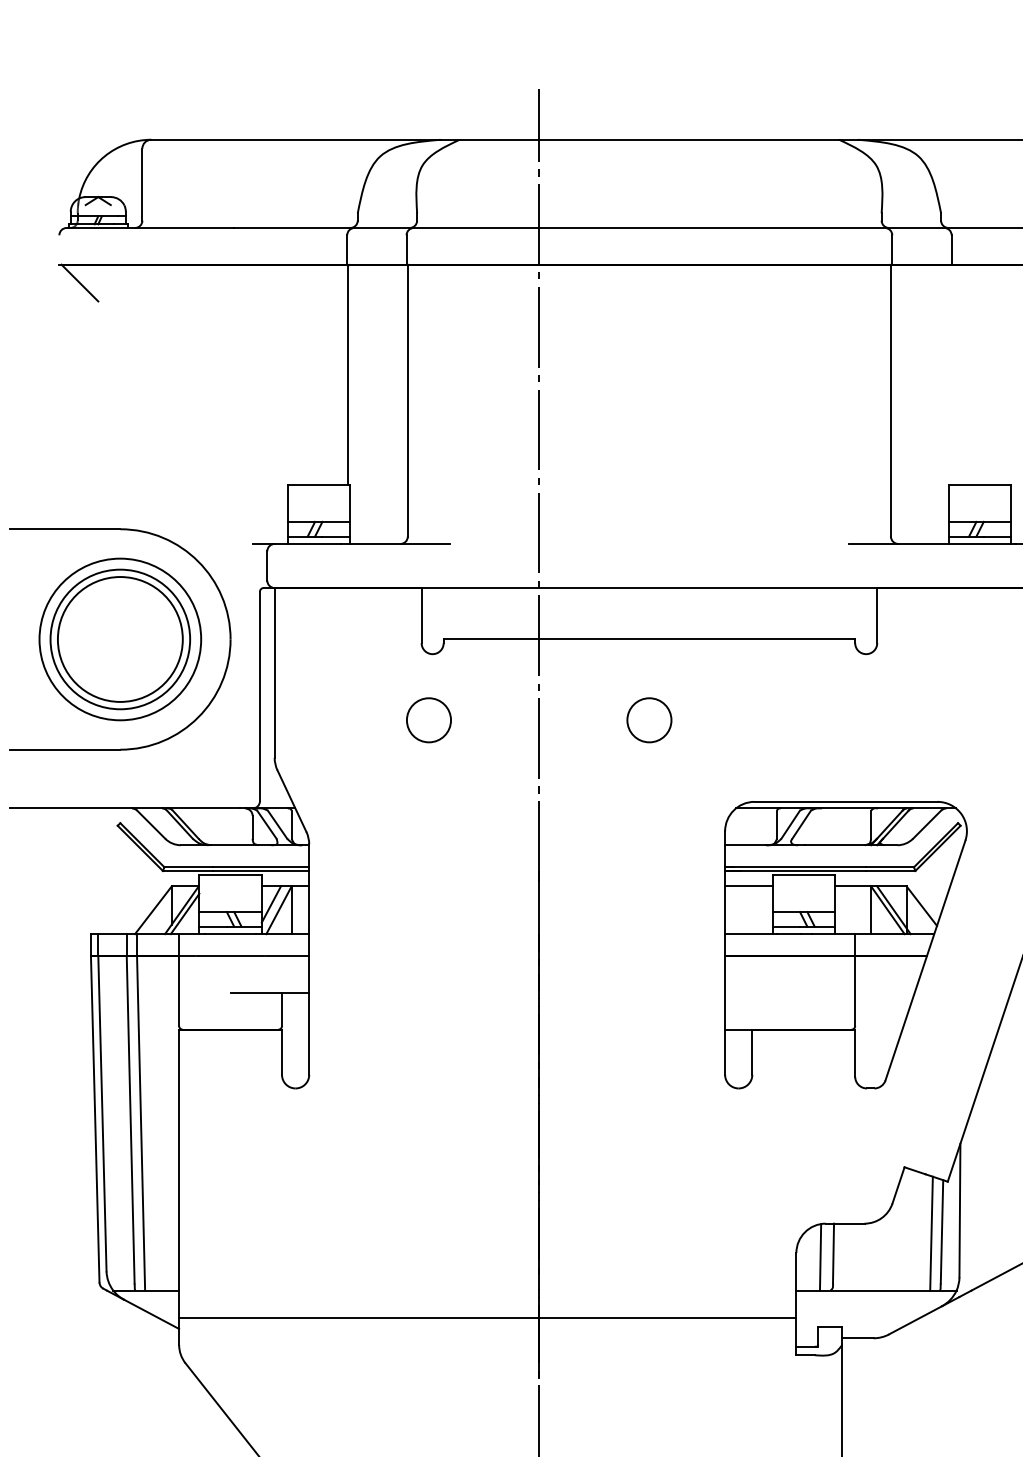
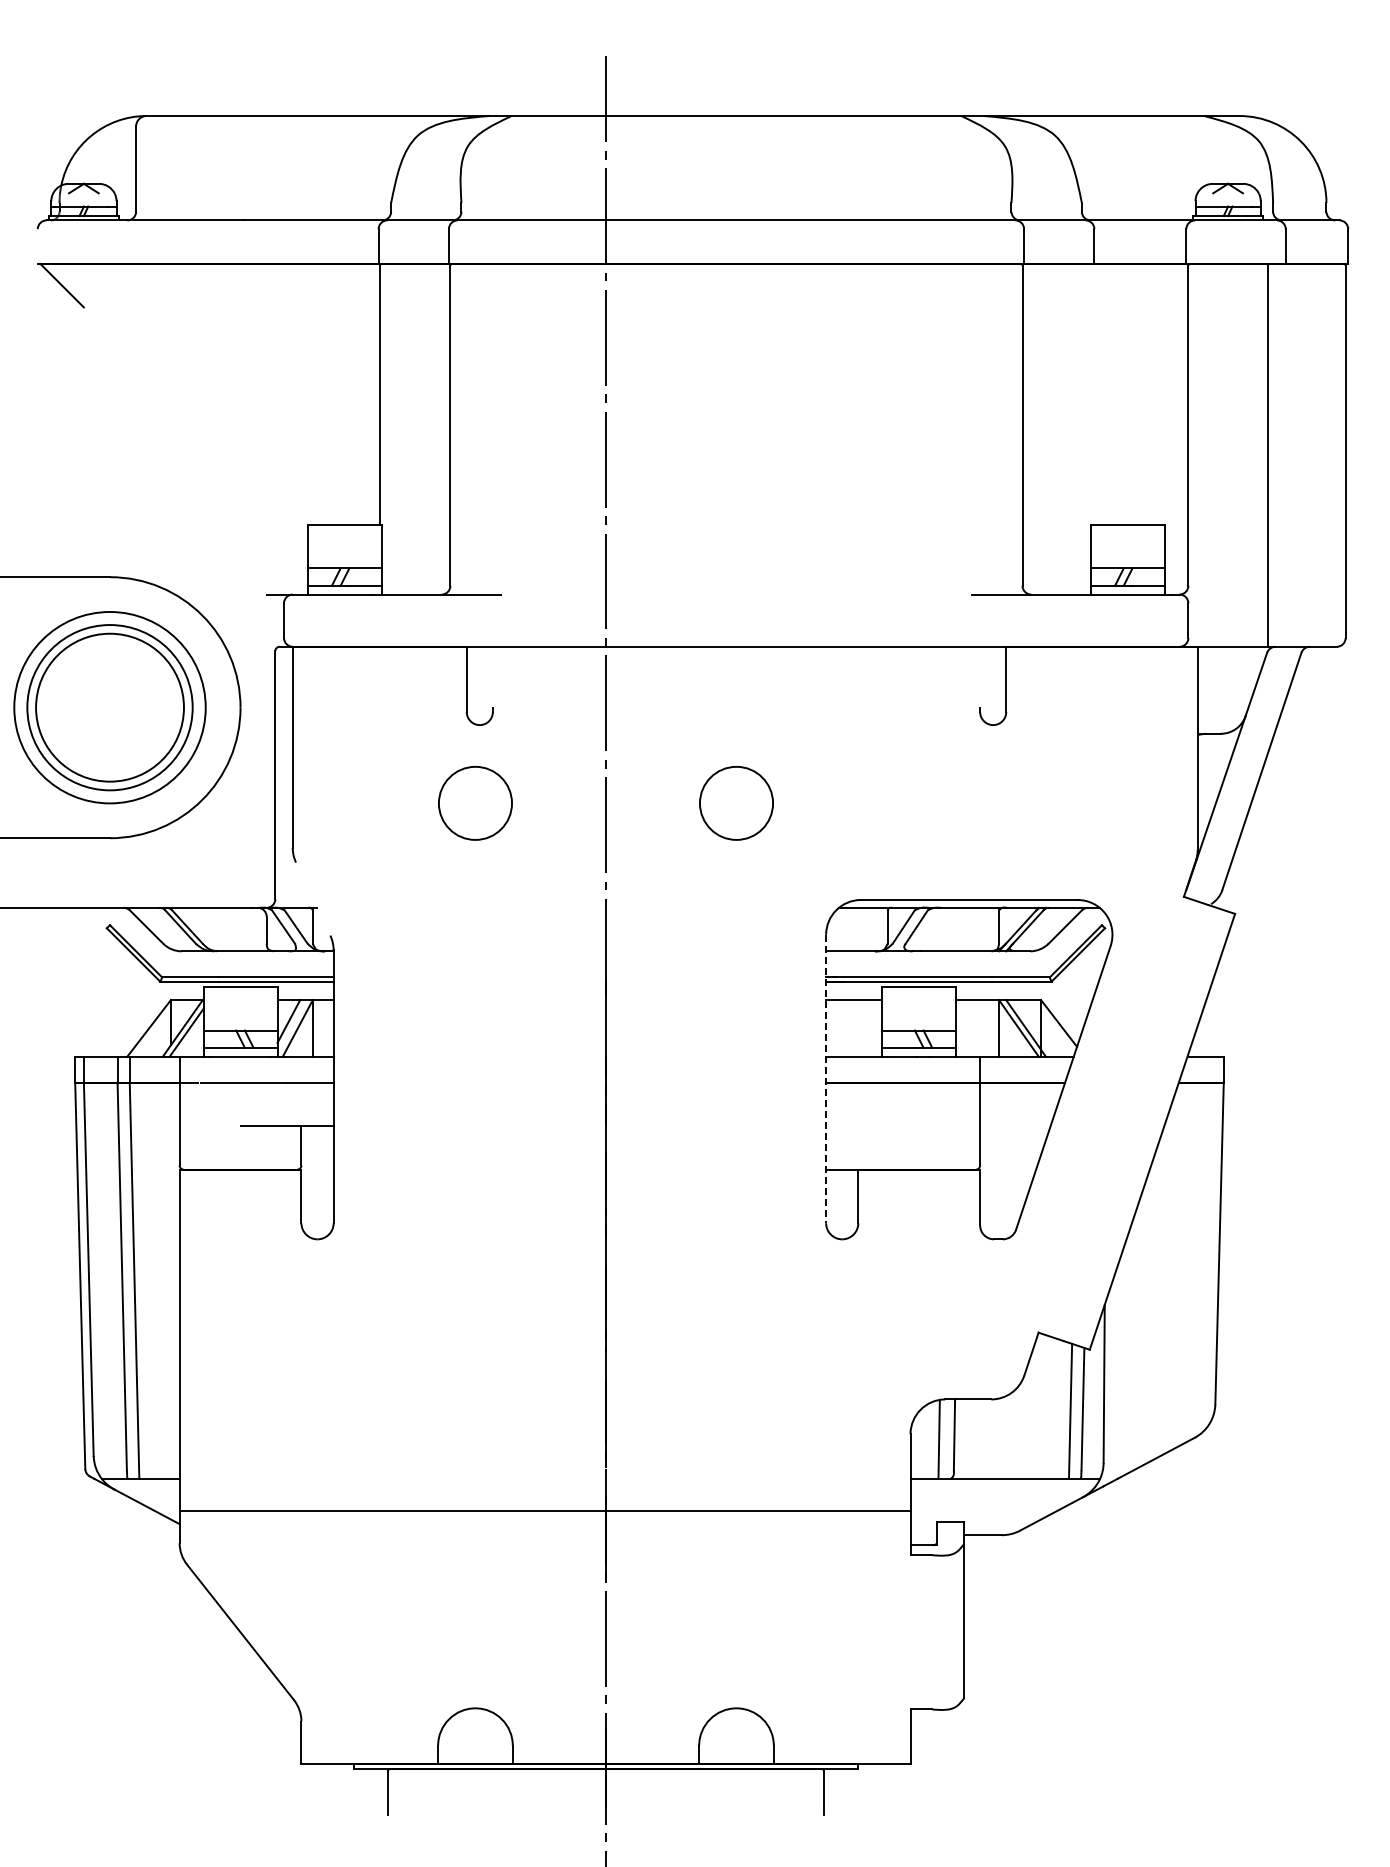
line: (649, 639) -> (736, 707), removed
circle: (429, 720) -> (475, 803), size x1.4
circle: (649, 720) -> (736, 803), size x1.4
line: (292, 800) -> (313, 898), removed
line: (725, 953) -> (826, 1079), solid -> dashed

